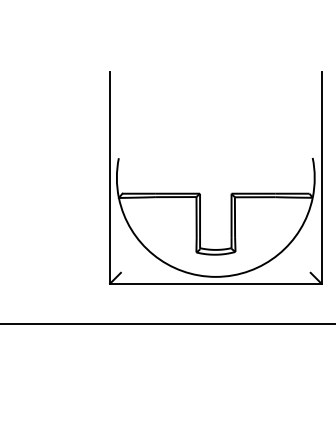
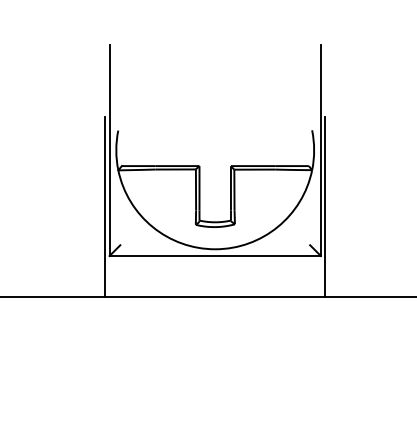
line: (106, 234) -> (105, 206), added
line: (326, 234) -> (325, 206), added

